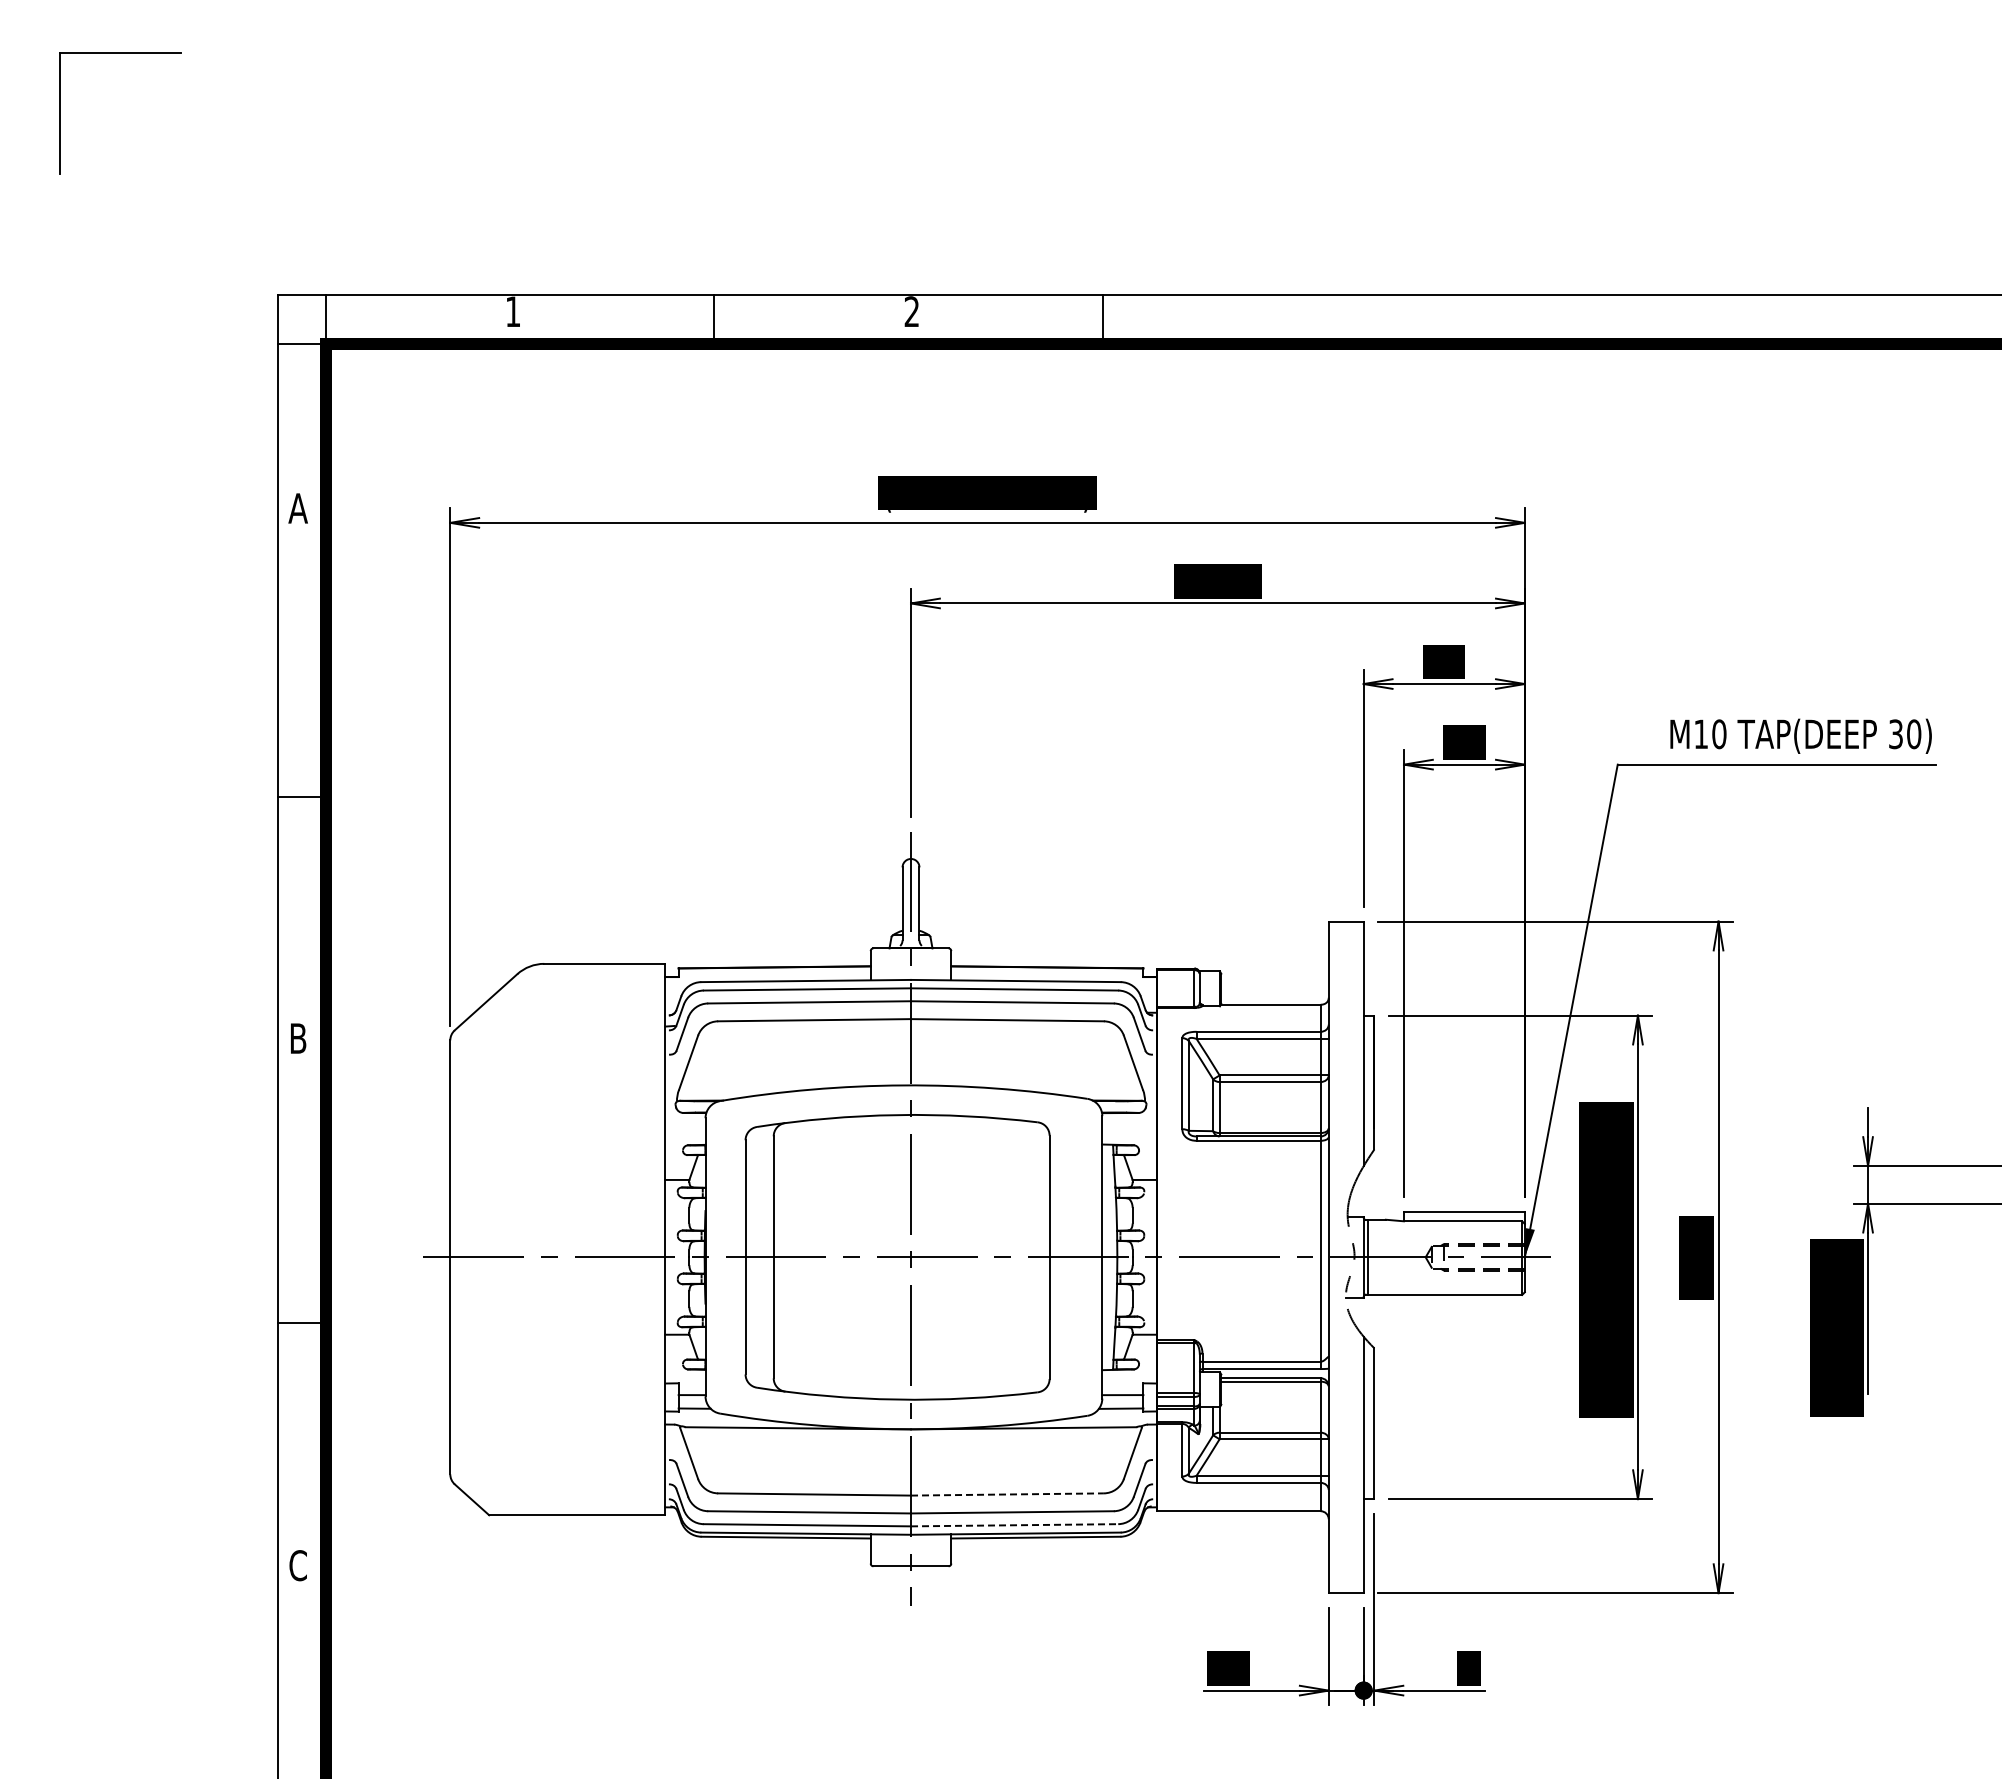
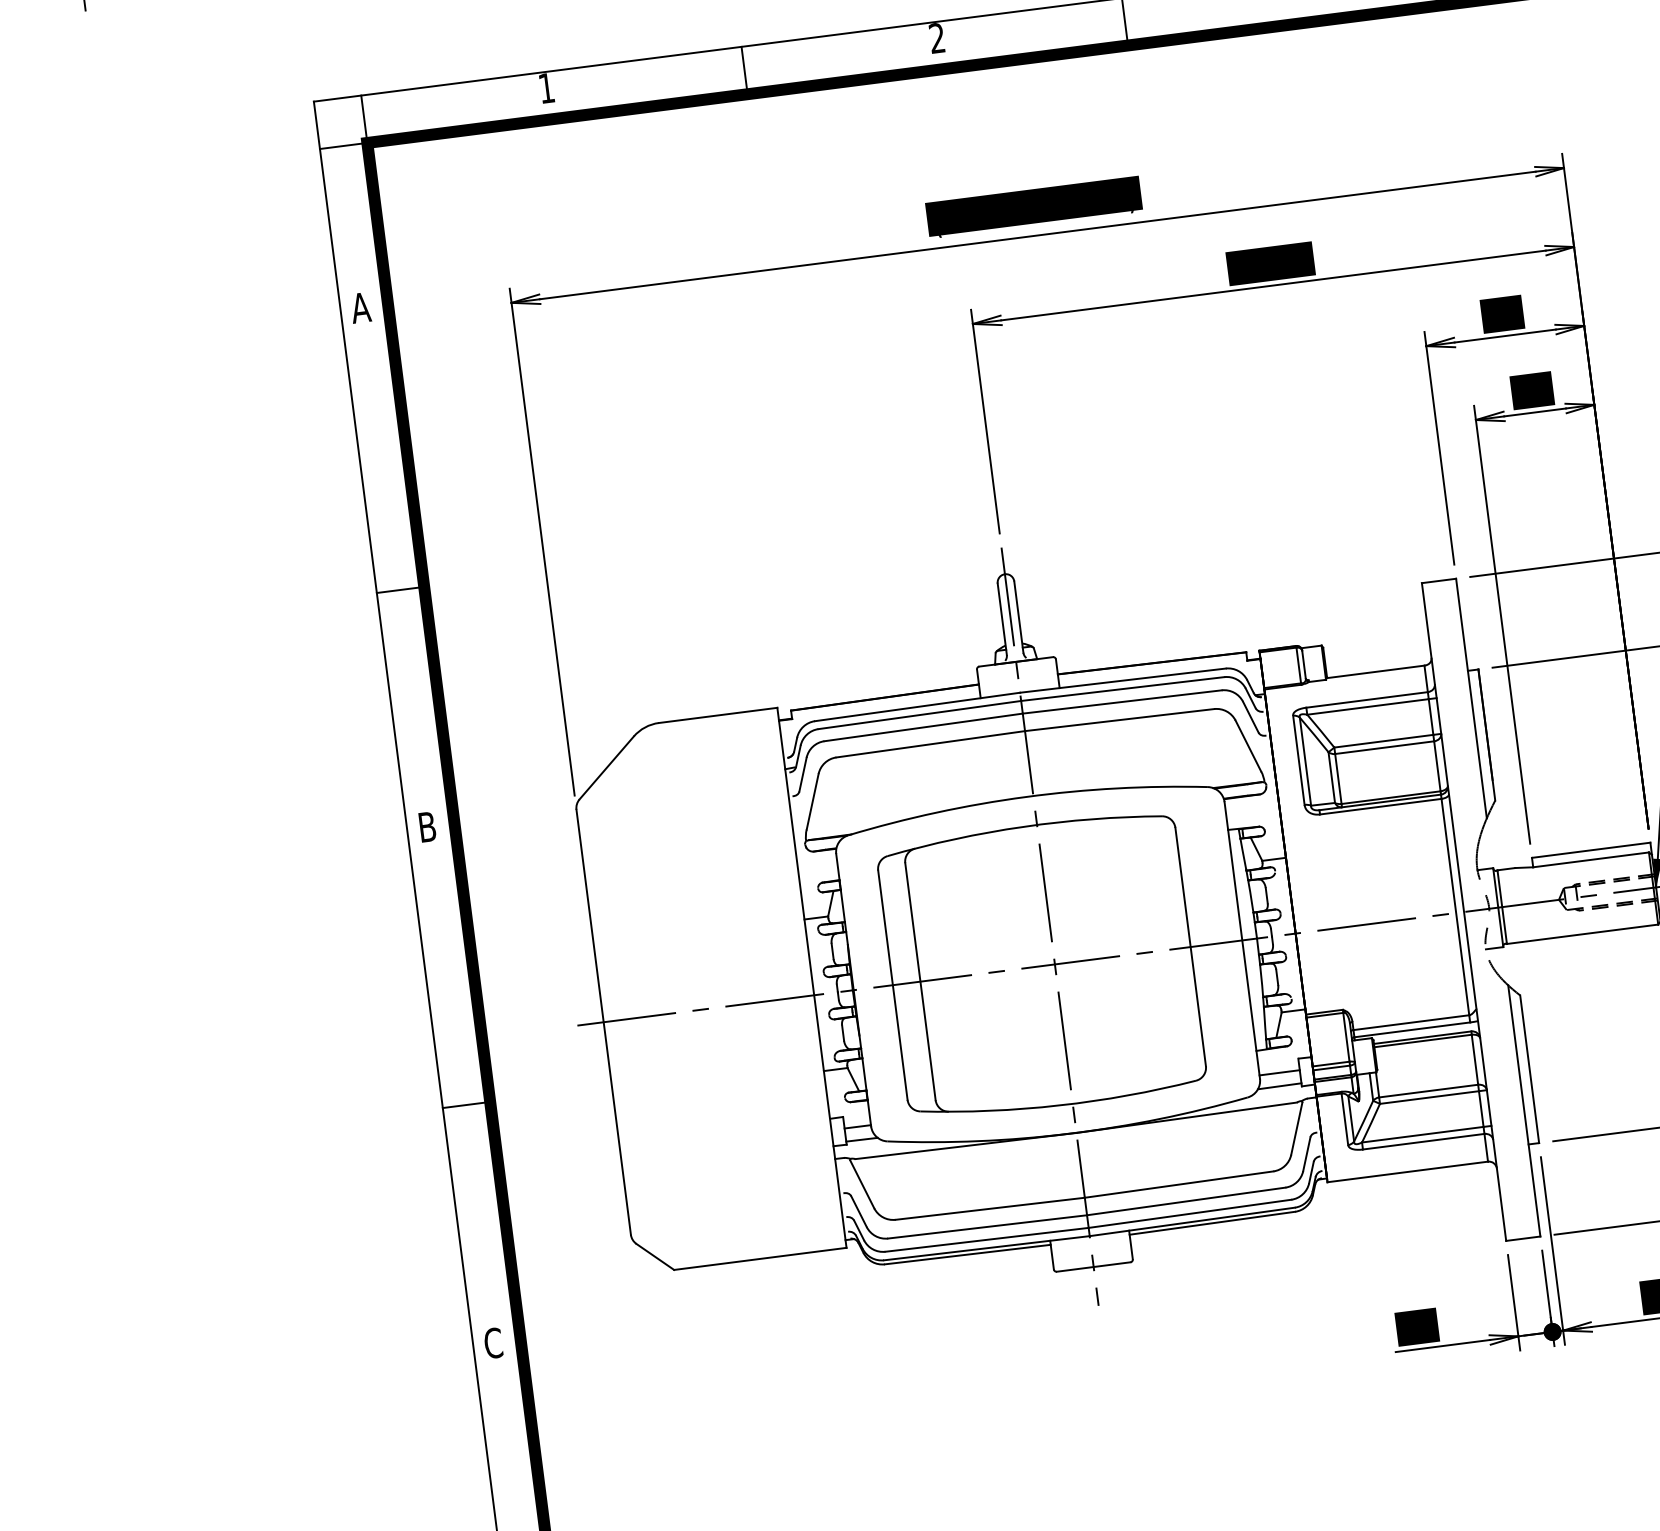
line: (1007, 1494) -> (1179, 1184), dashed -> solid
line: (1014, 1525) -> (1189, 1214), dashed -> solid

